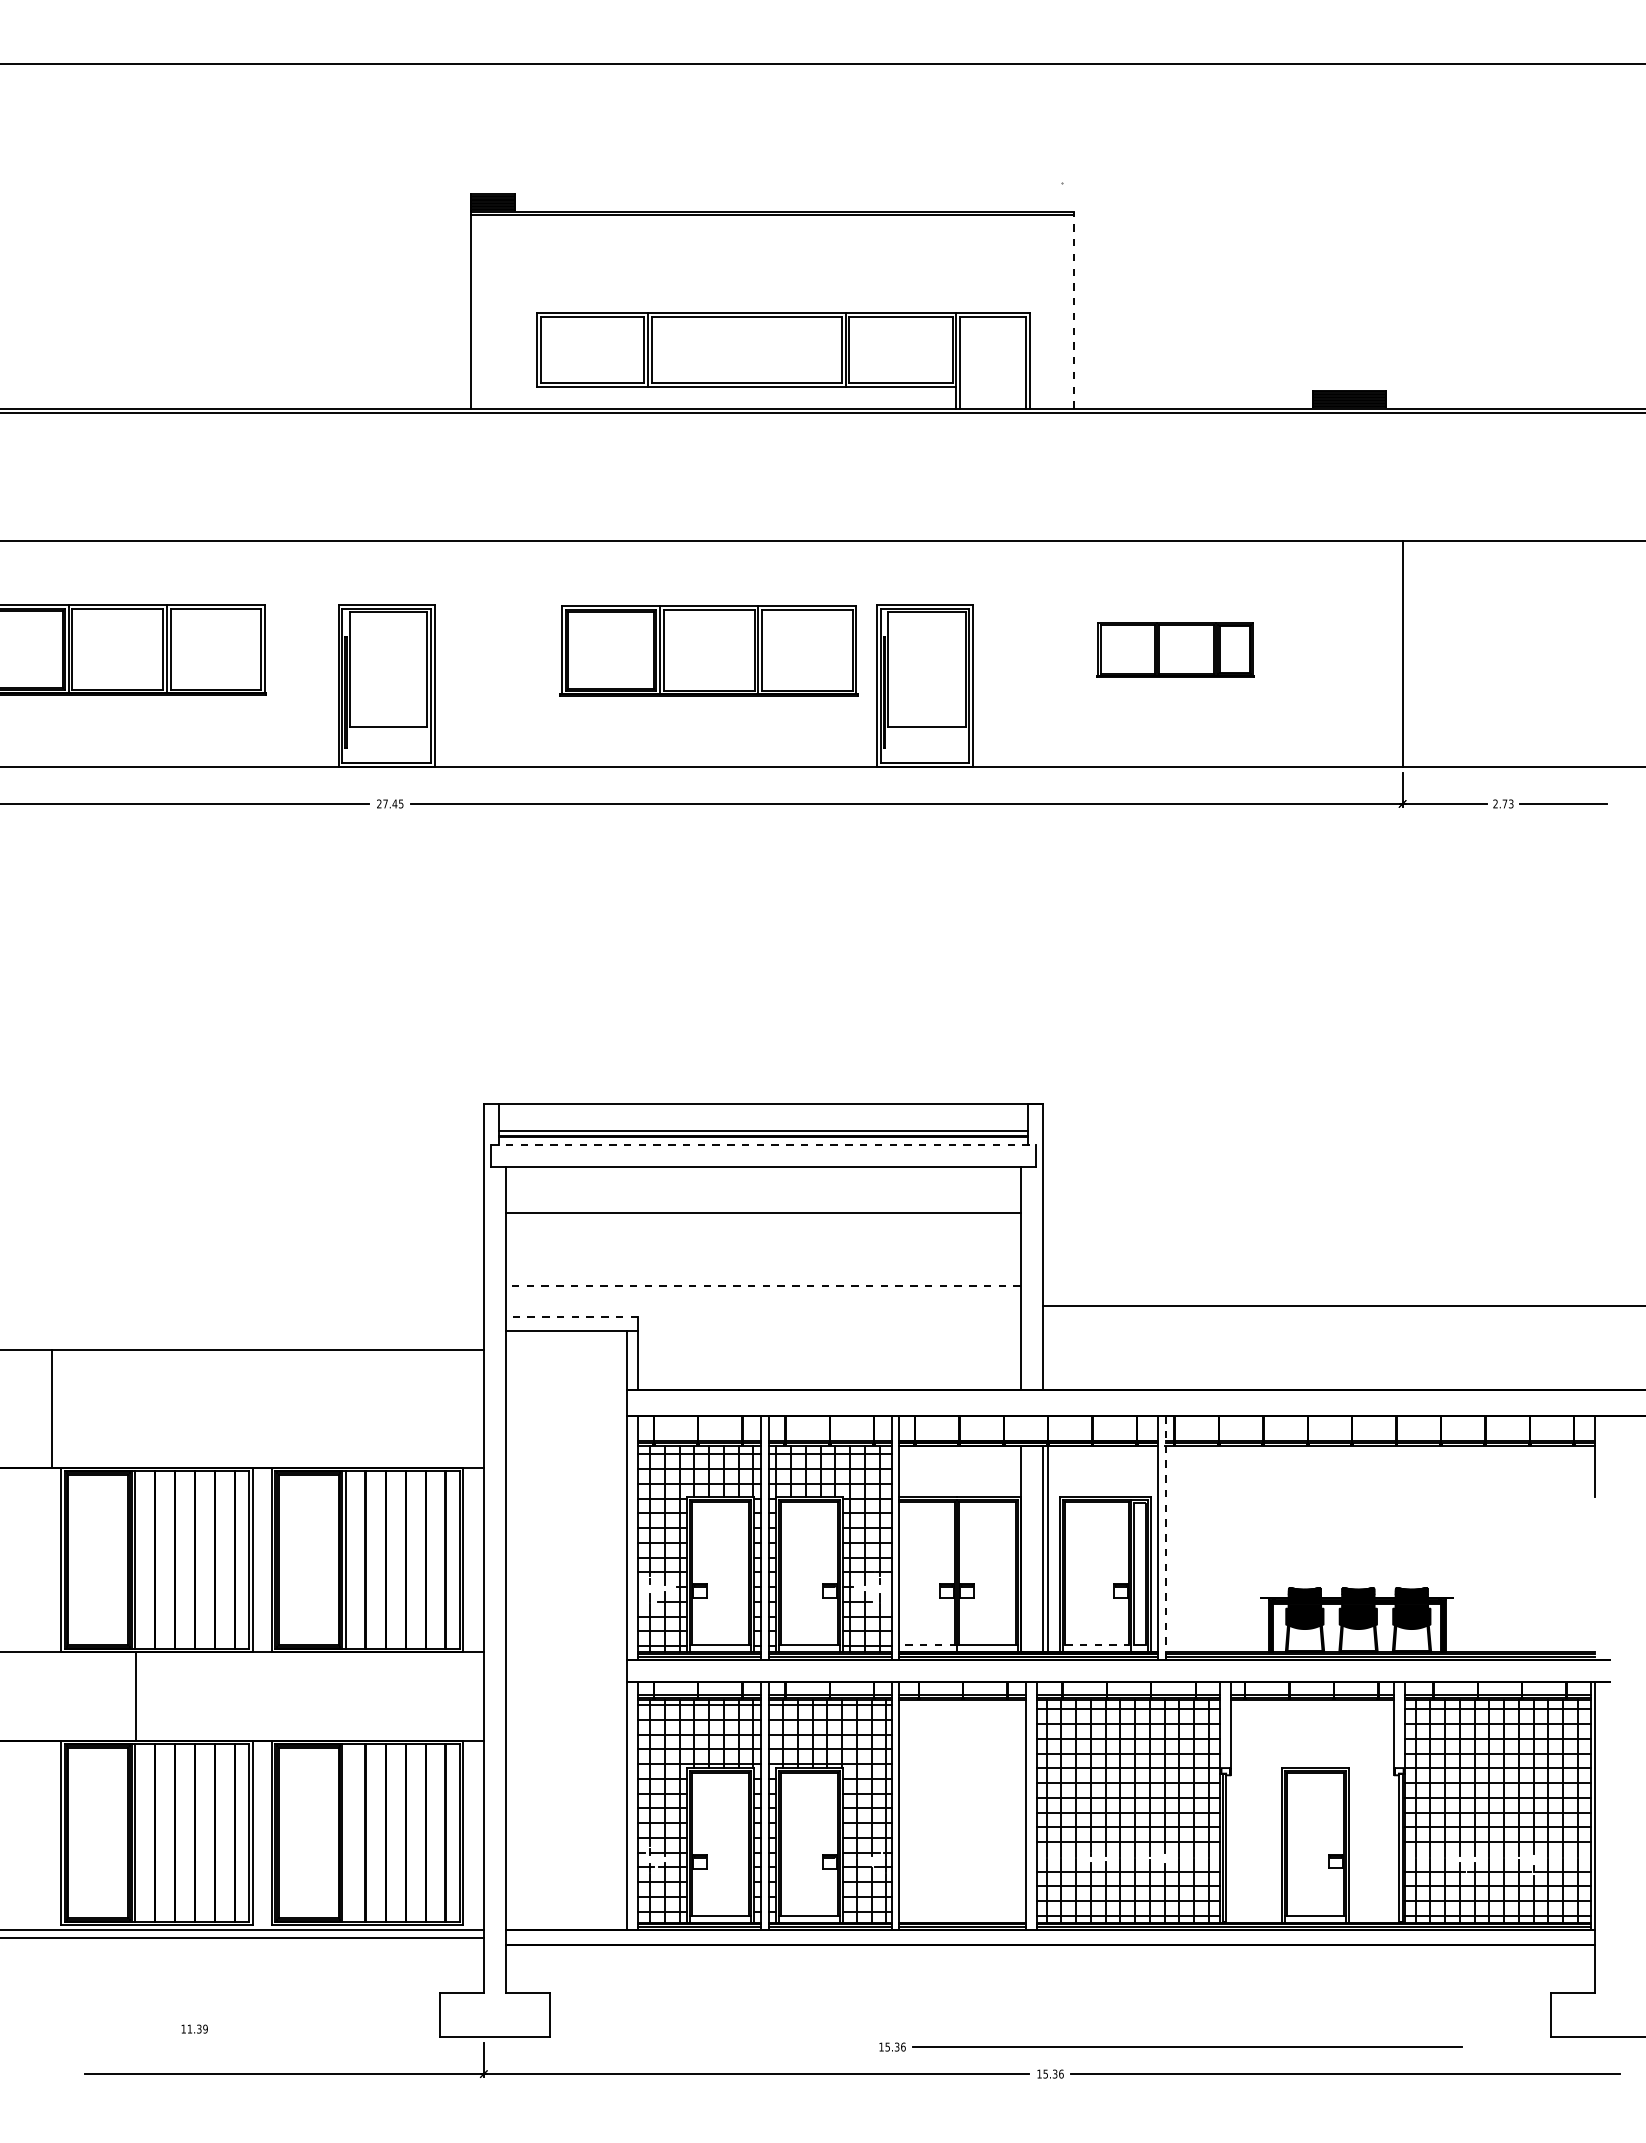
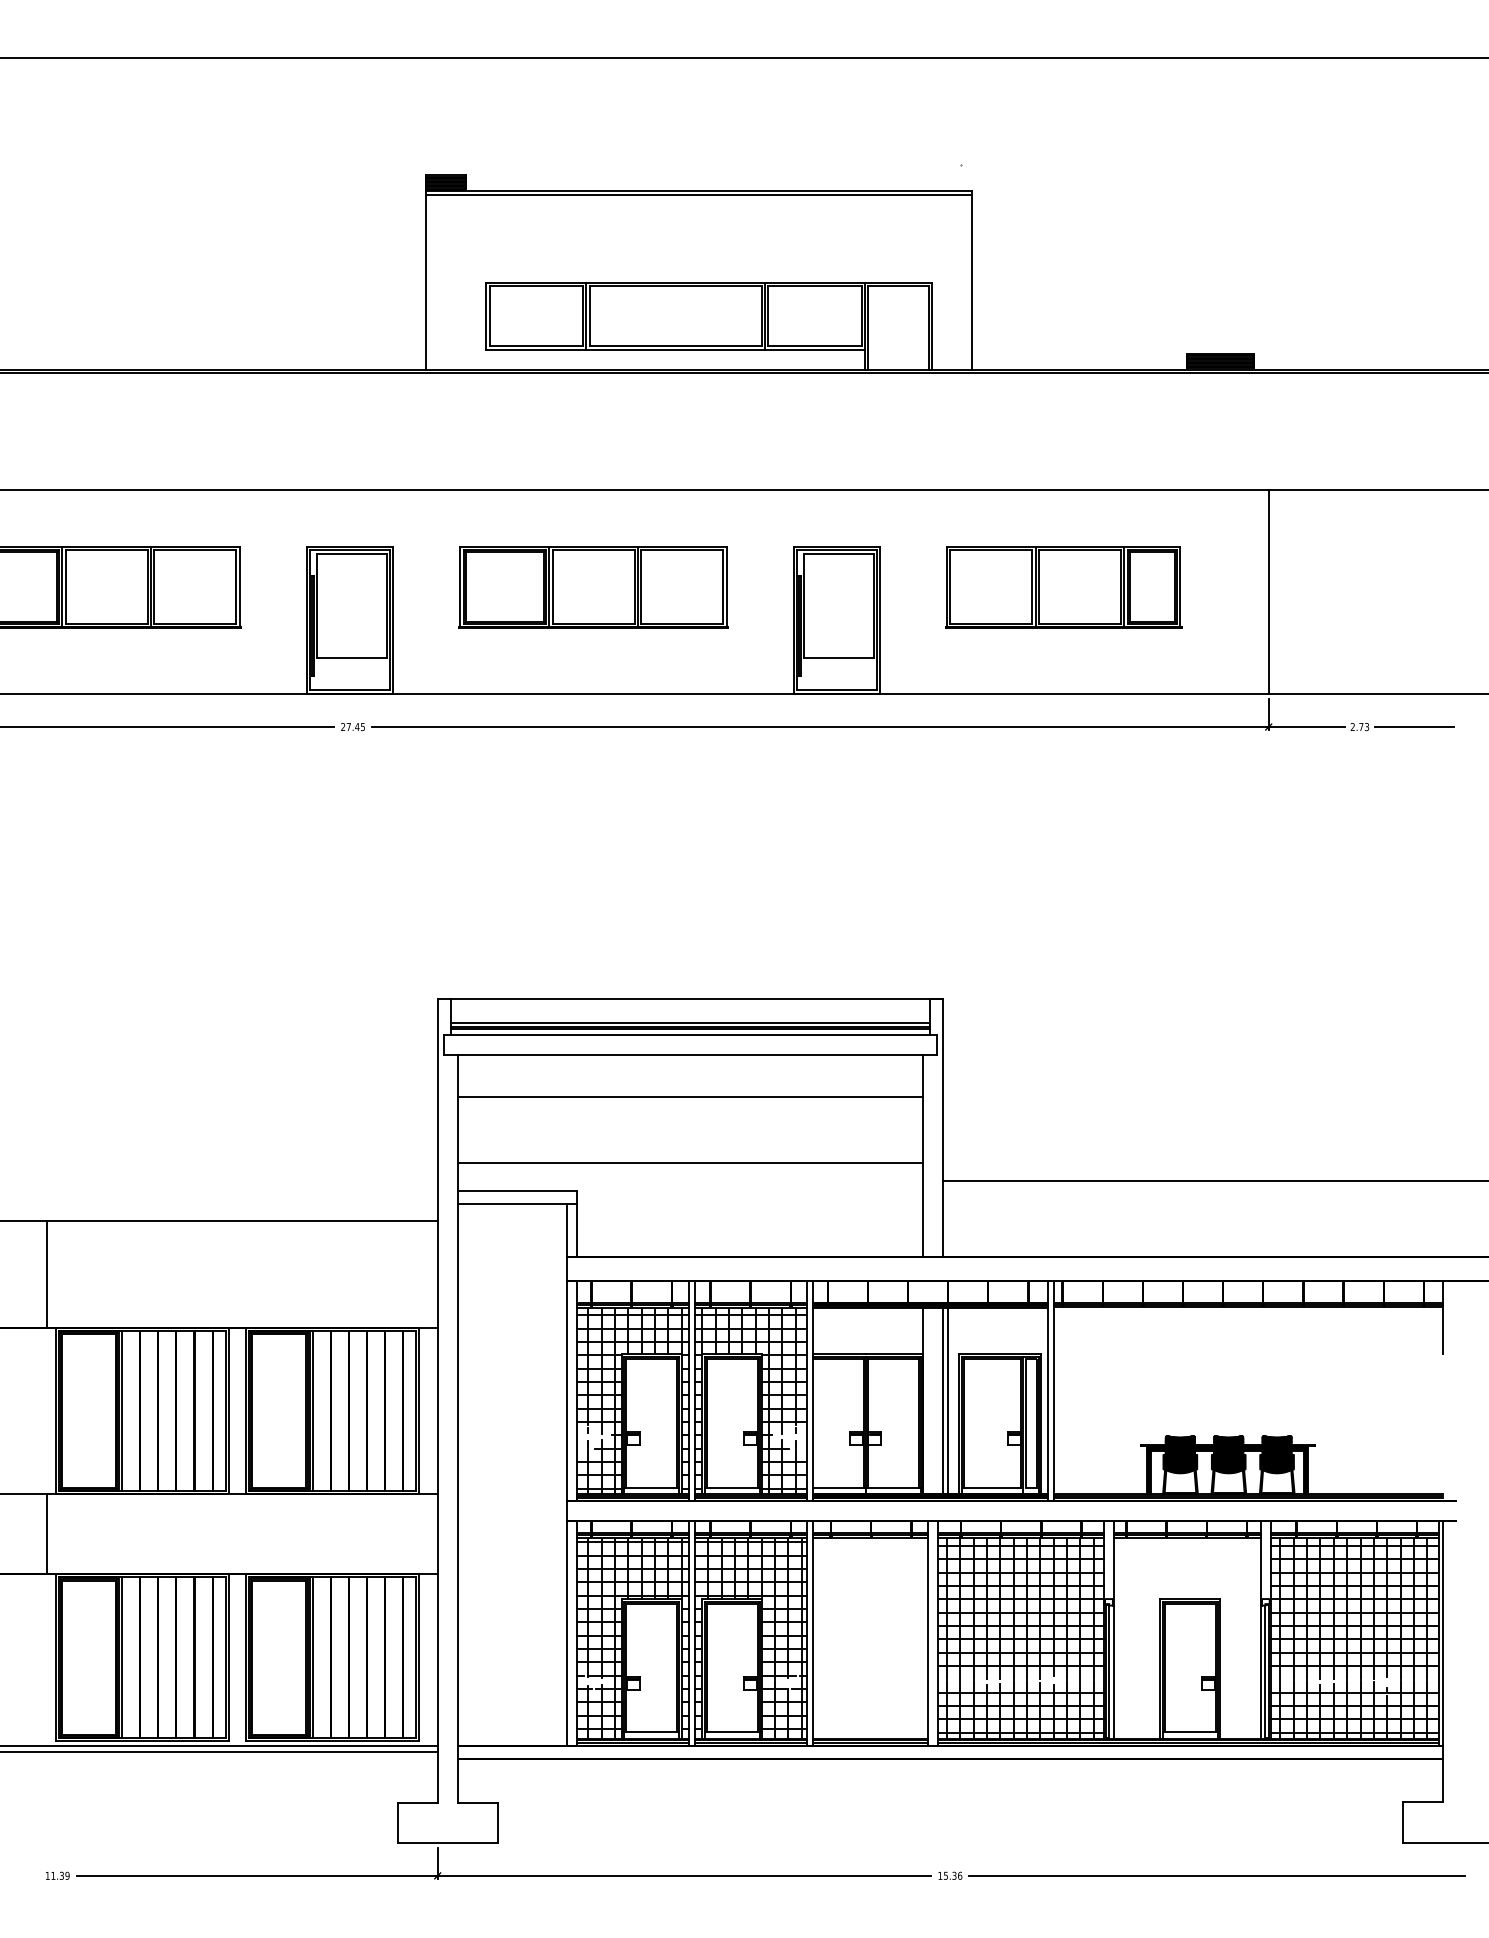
line: (1074, 309) -> (971, 279), dashed -> solid
part: (1175, 649) -> (1063, 587), size x1.67
part: (708, 650) -> (592, 587), moved
line: (763, 1144) -> (690, 1035), dashed -> solid
line: (762, 1286) -> (689, 1163), dashed -> solid
line: (571, 1316) -> (517, 1190), dashed -> solid
line: (1165, 1537) -> (1054, 1390), dashed -> solid
line: (928, 1644) -> (839, 1487), dashed -> solid
line: (1097, 1644) -> (992, 1487), dashed -> solid
line: (135, 1696) -> (46, 1534), moved
line: (345, 1832) -> (312, 1657), added
line: (1231, 1848) -> (1113, 1671), added
line: (1393, 1848) -> (1260, 1671), added
text: (194, 2028) -> (57, 1875), moved
part: (1170, 2046) -> (1058, 1850), removed

